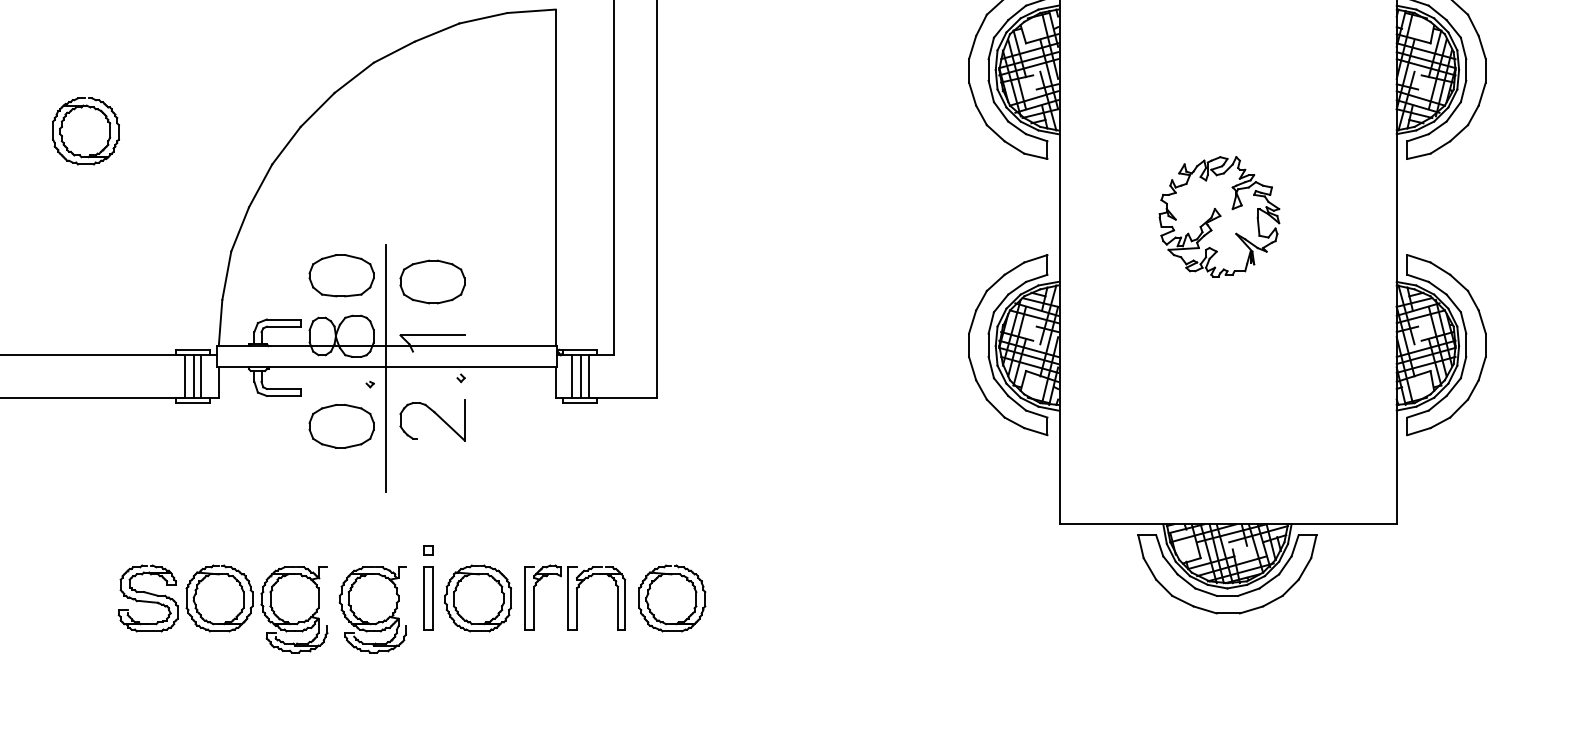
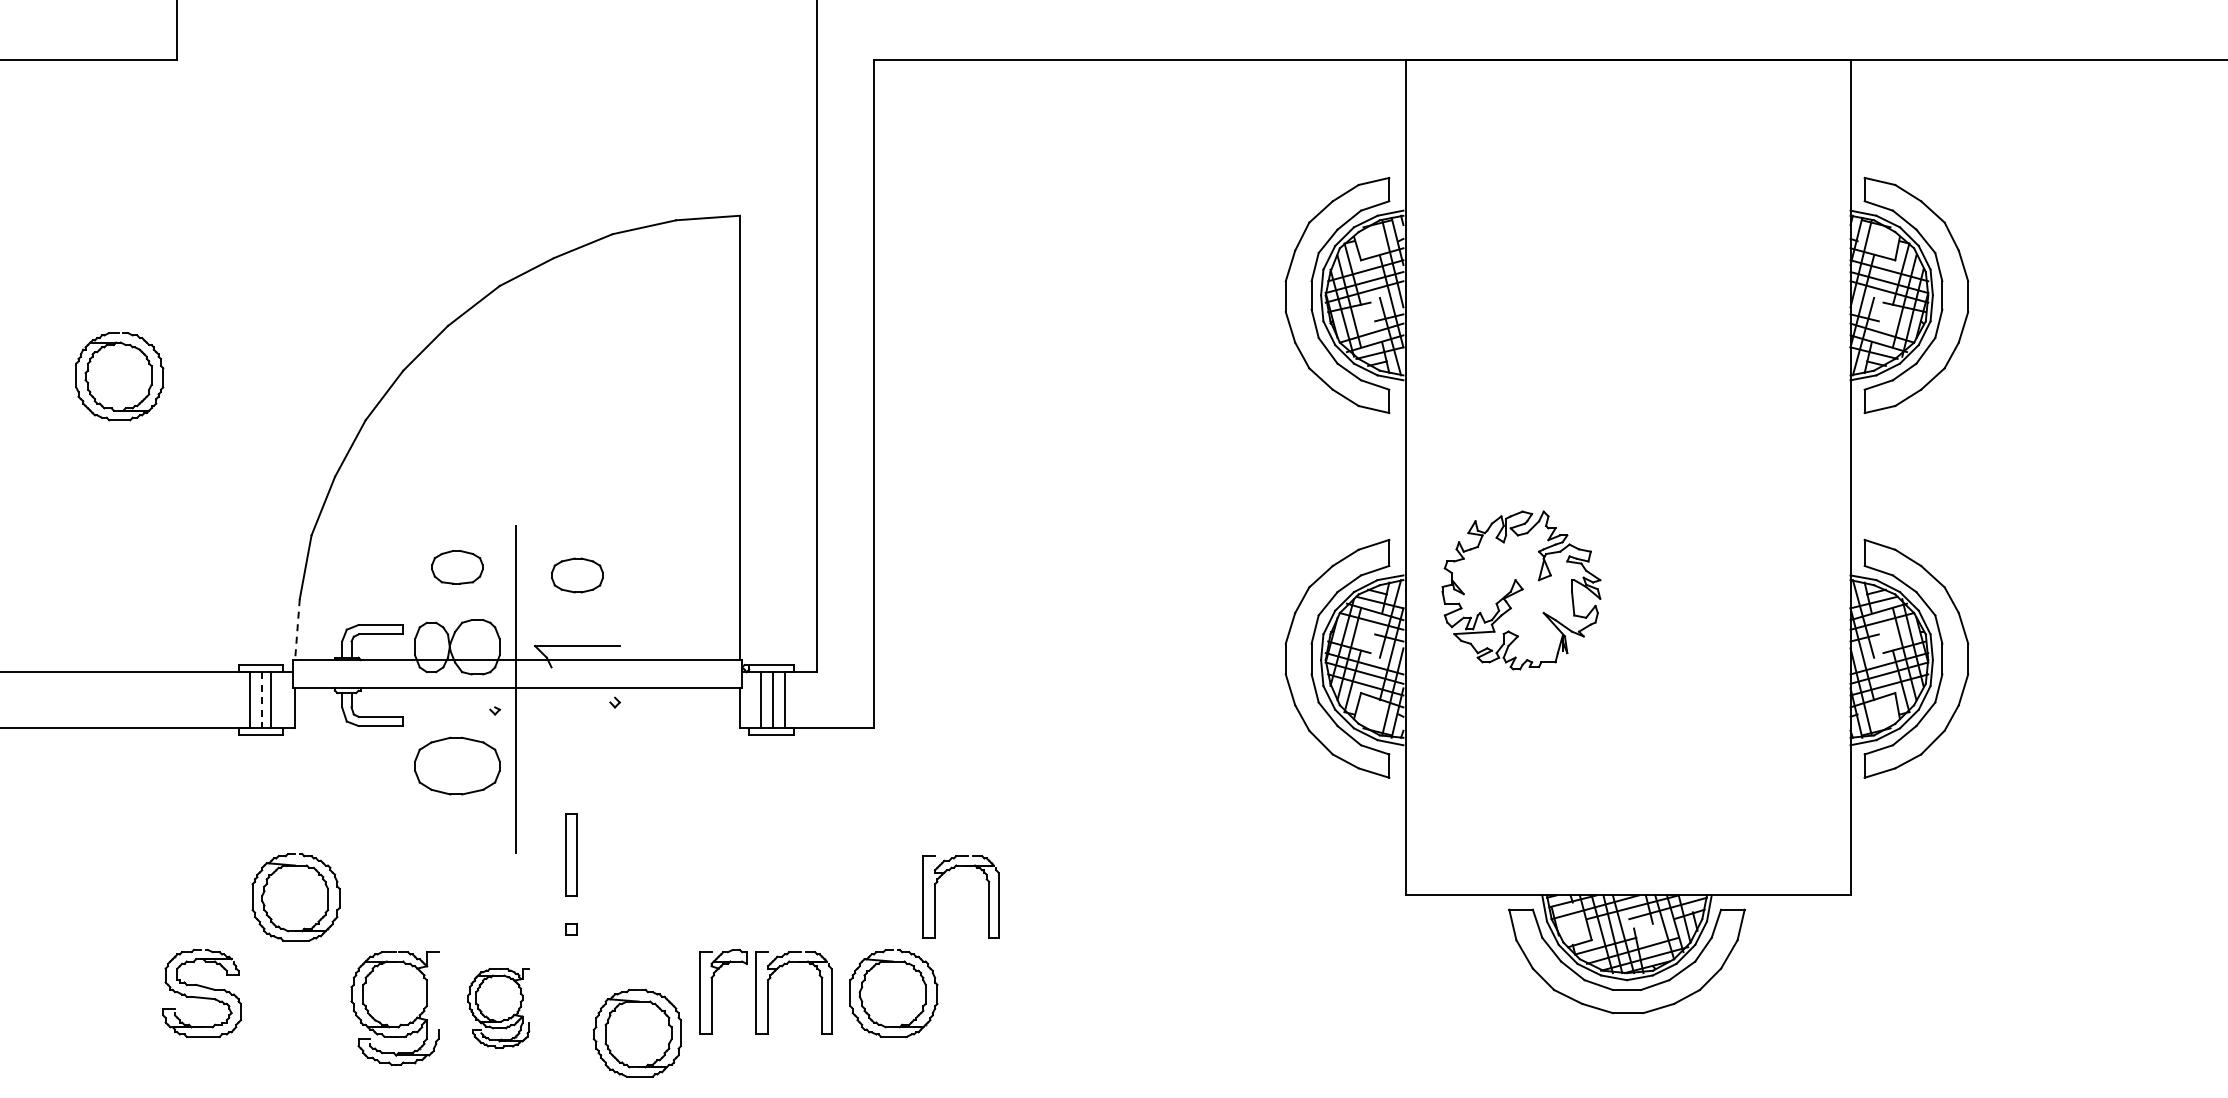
part: (1219, 216) -> (1521, 590), moved
part: (341, 275) -> (457, 567), size x0.6
part: (432, 282) -> (577, 575), size x0.6
line: (220, 322) -> (297, 629), solid -> dashed
line: (194, 376) -> (262, 700), solid -> dashed
part: (436, 415) -> (582, 751), removed
part: (703, 525) -> (935, 896), added
part: (428, 597) -> (571, 854), moved
part: (477, 597) -> (636, 1032), moved
part: (219, 598) -> (295, 897), moved
part: (372, 609) -> (498, 1008), size x0.7

